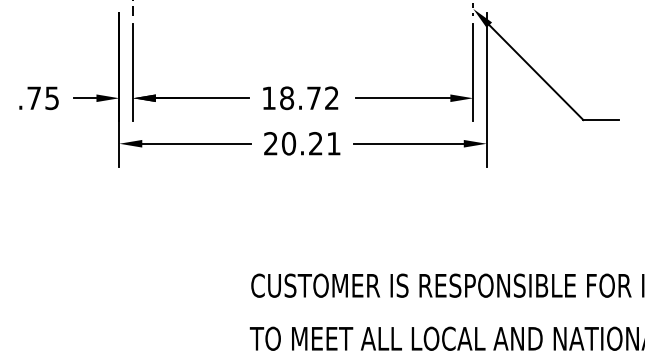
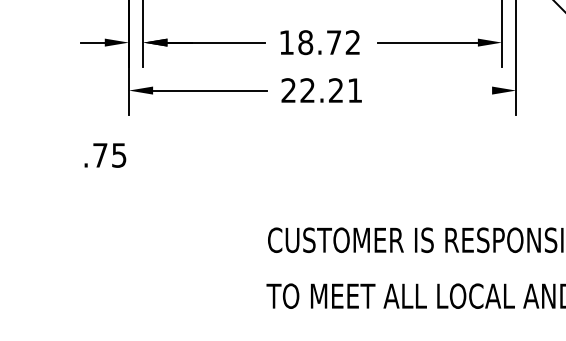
text: (38, 98) -> (104, 155), moved
text: (289, 143) -> (308, 90), 20.21 -> 22.21
line: (408, 143) -> (433, 90), removed

